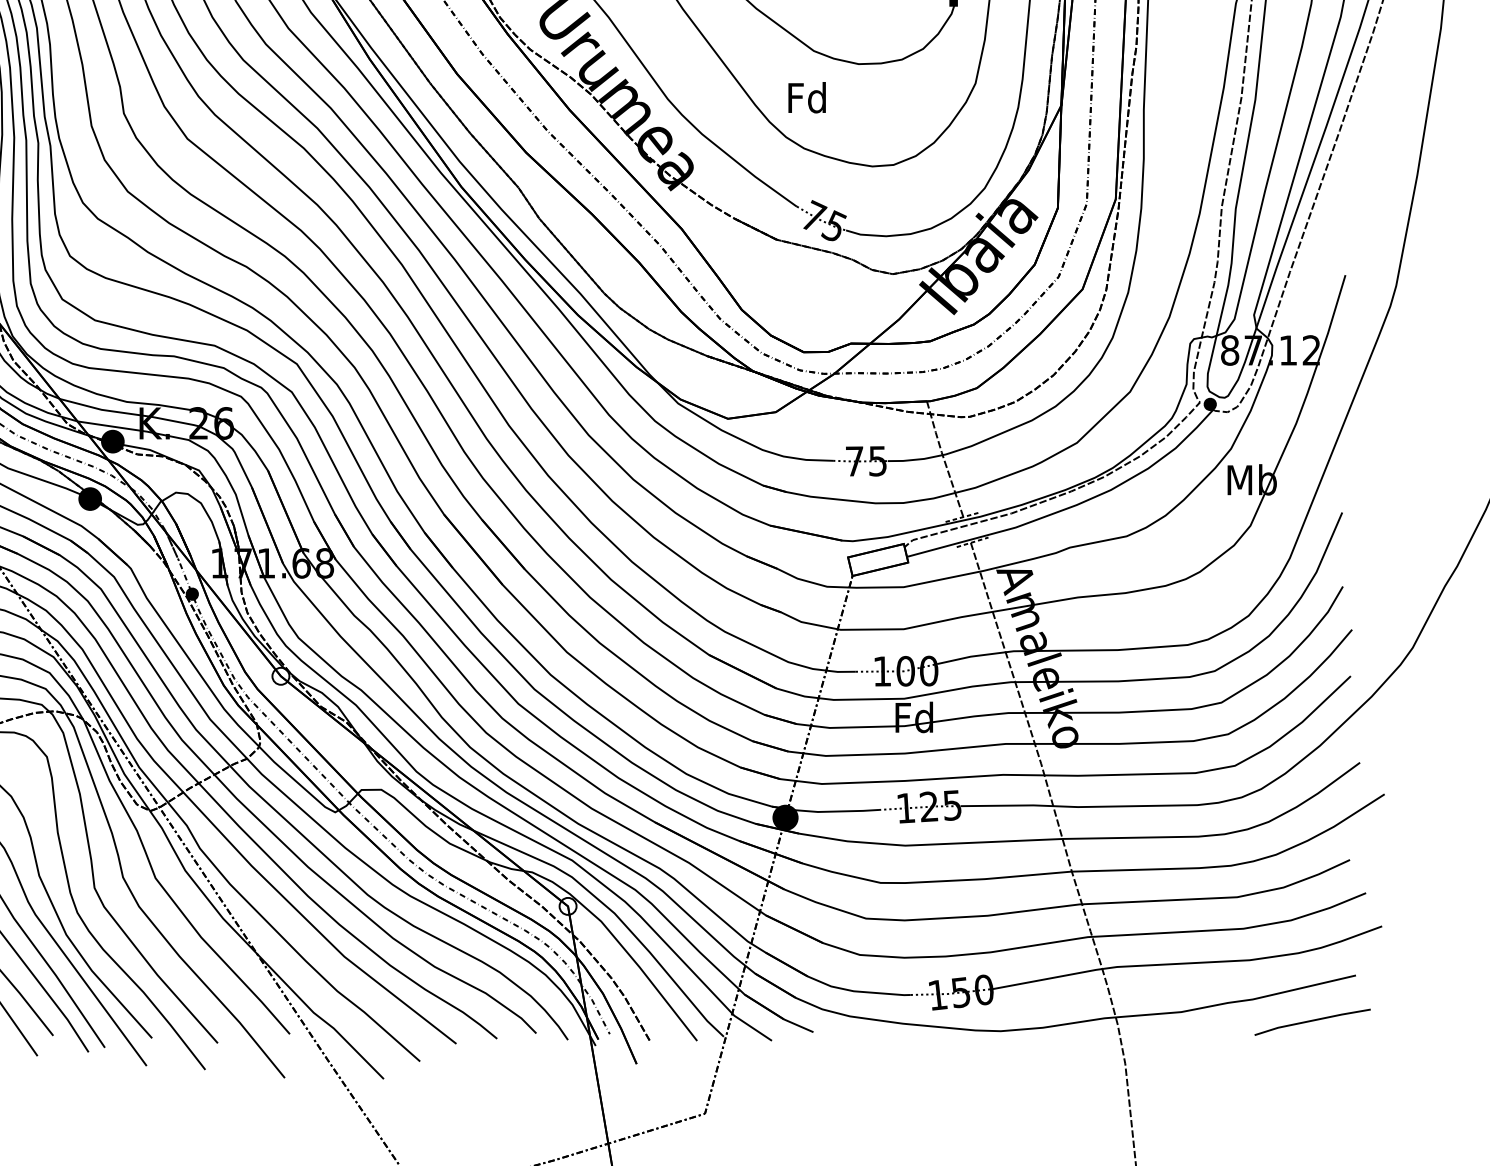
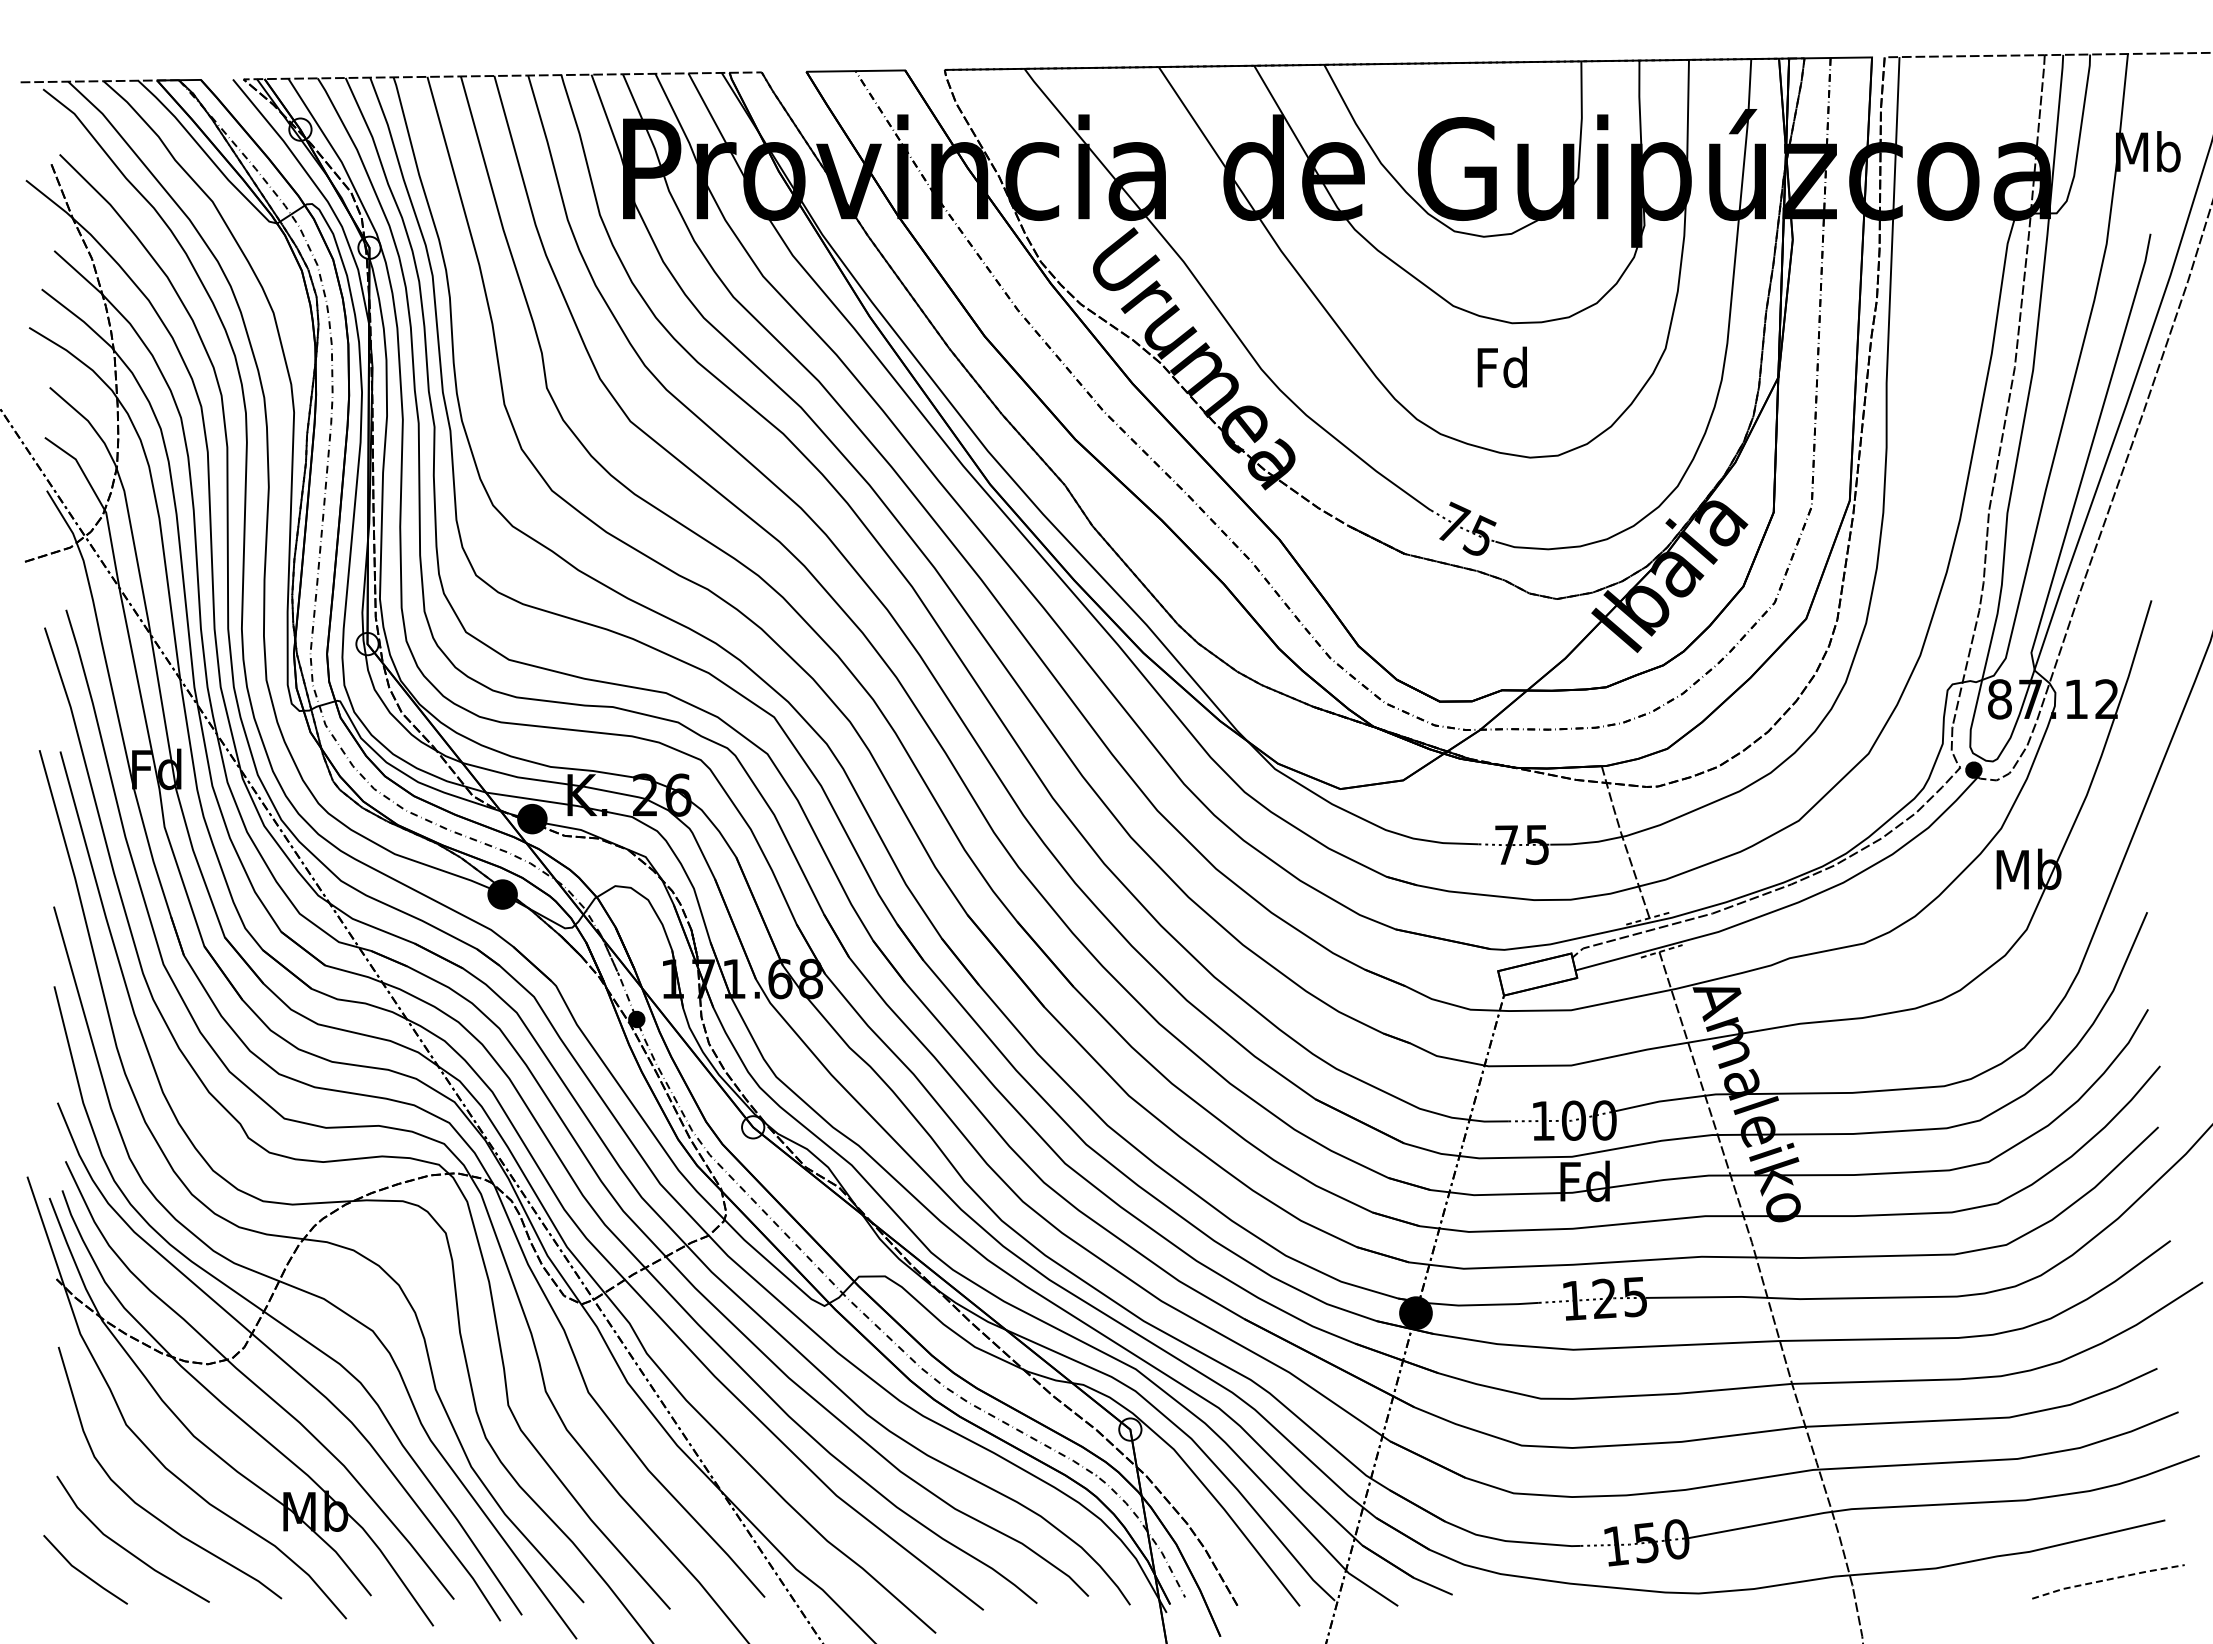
text: (806, 97) -> (1501, 366), moved
line: (1311, 1020) -> (2107, 1579), solid -> dashed

